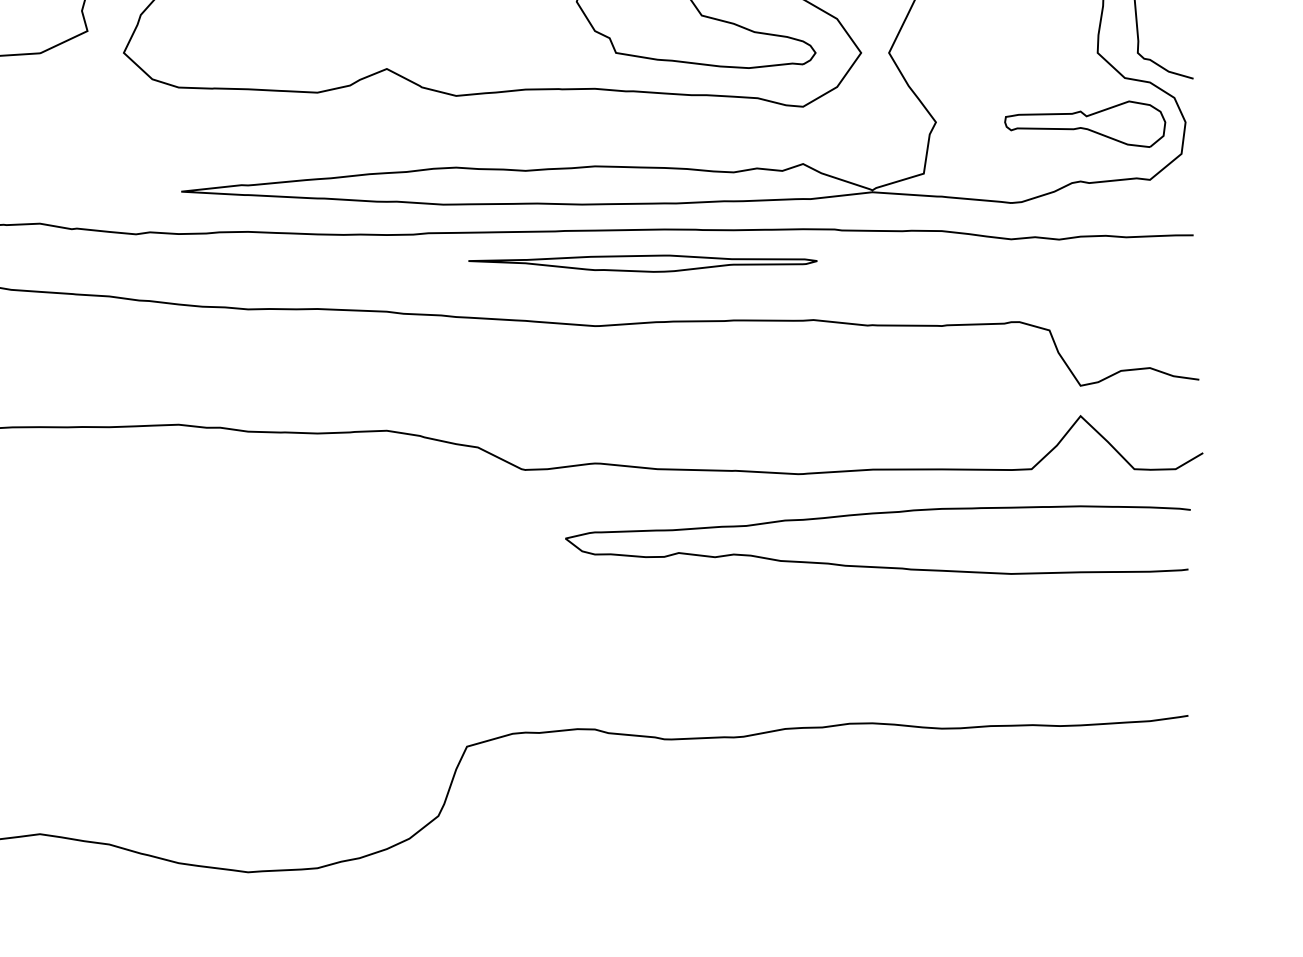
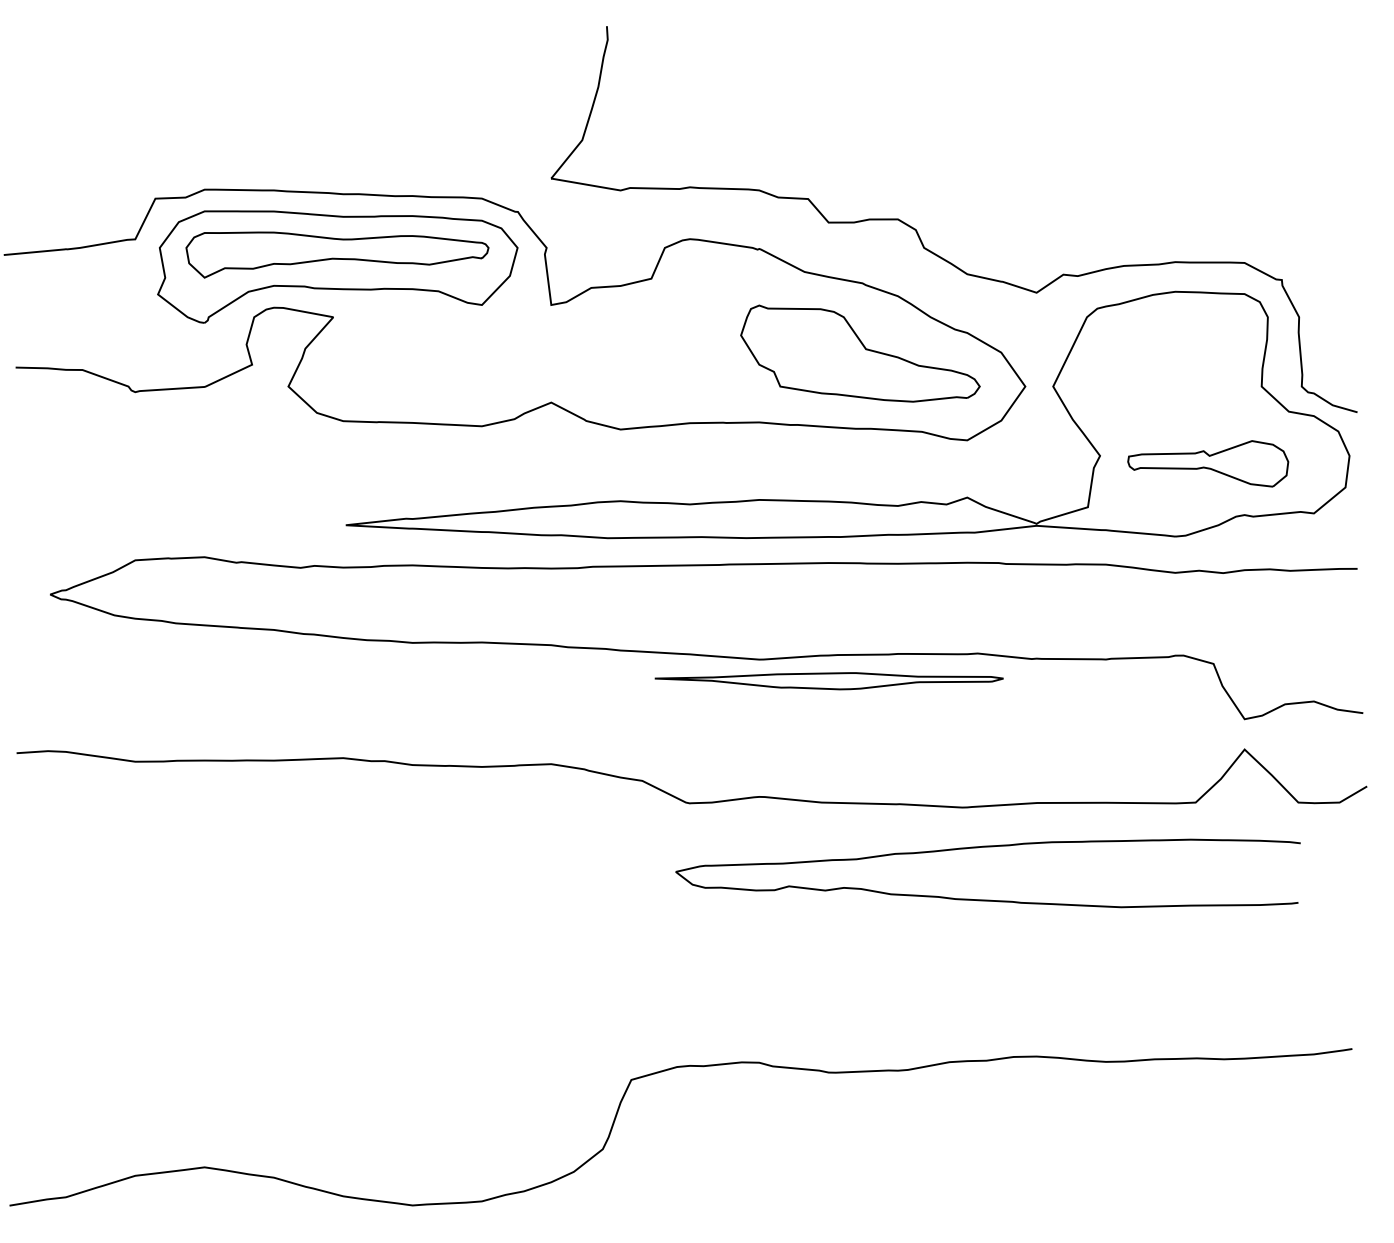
part: (1085, 123) -> (1208, 463), moved
part: (642, 263) -> (828, 681), moved
curve: (877, 514) -> (987, 847), moved

